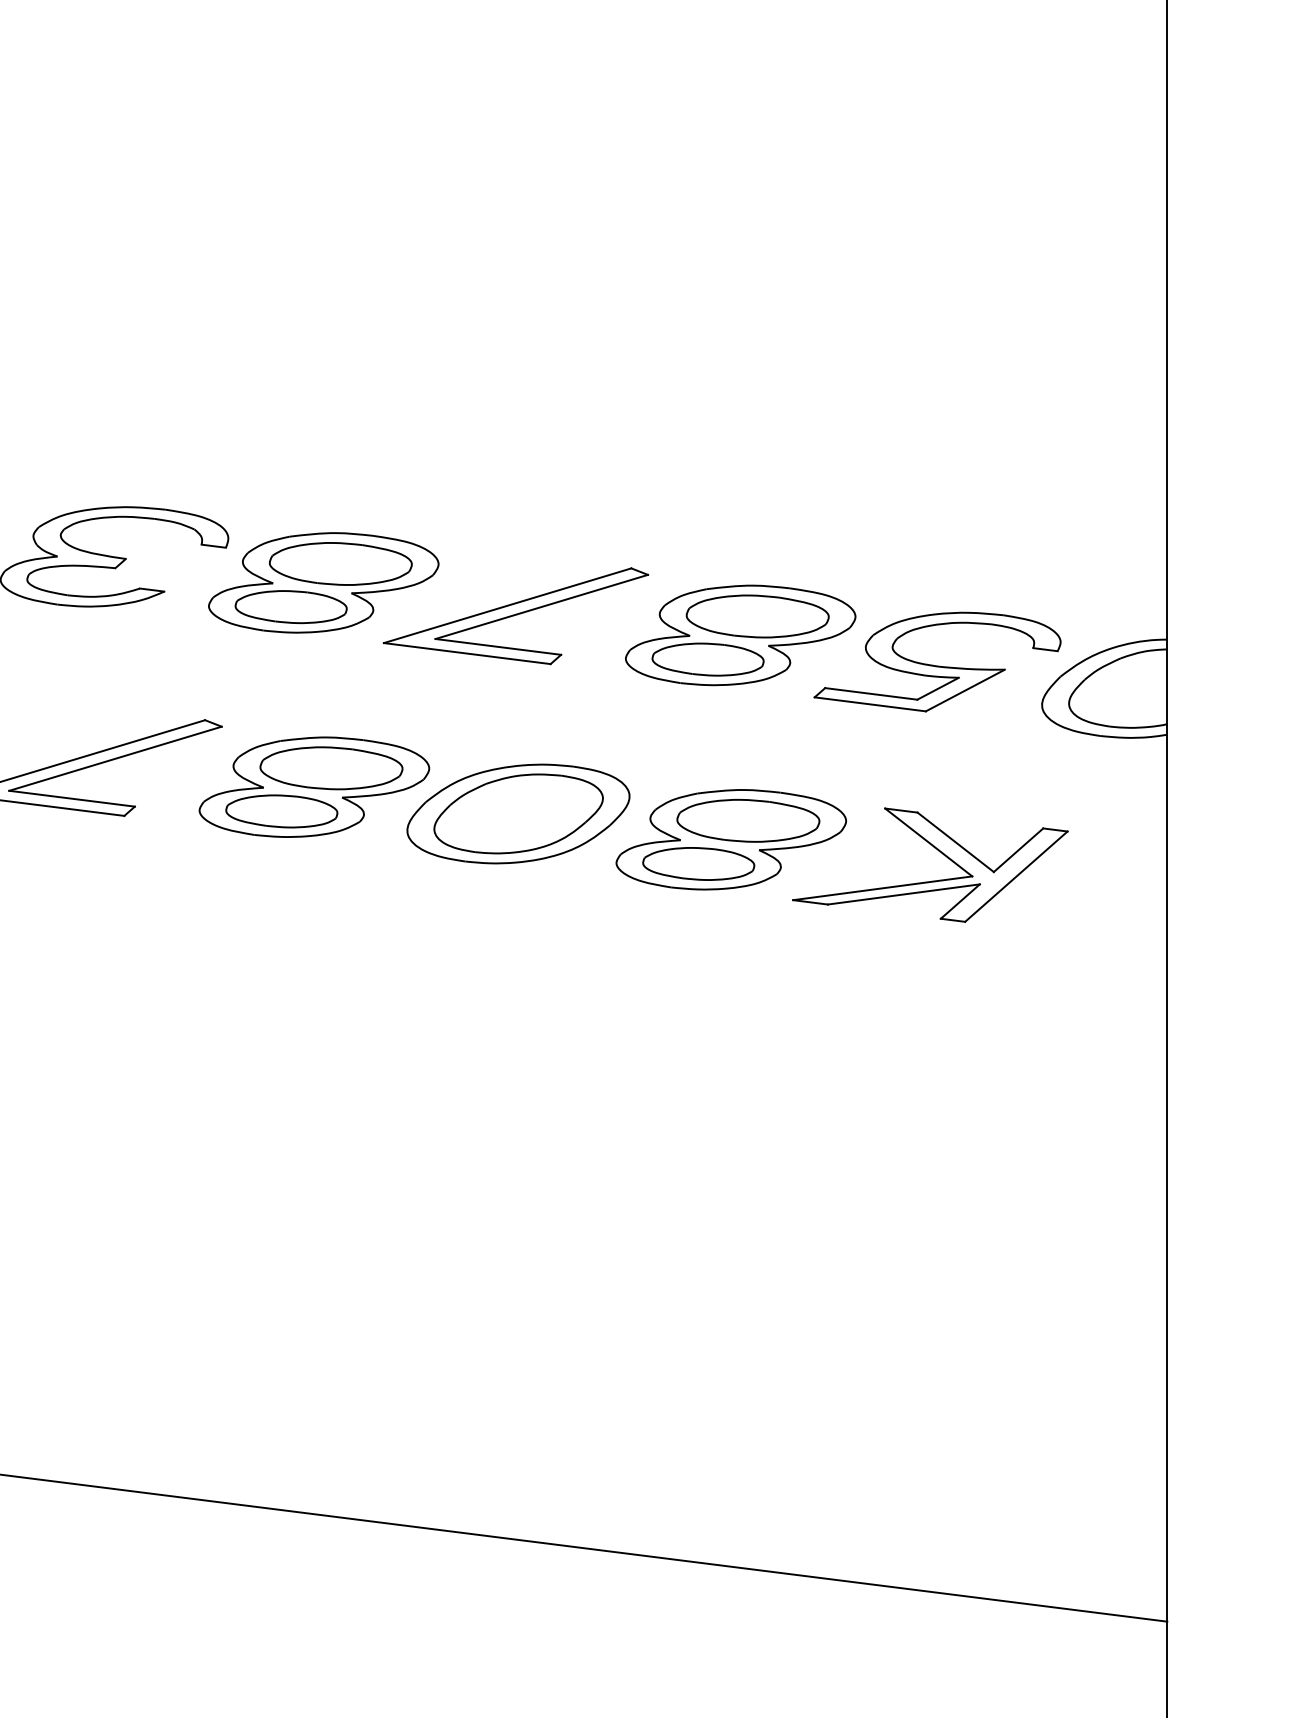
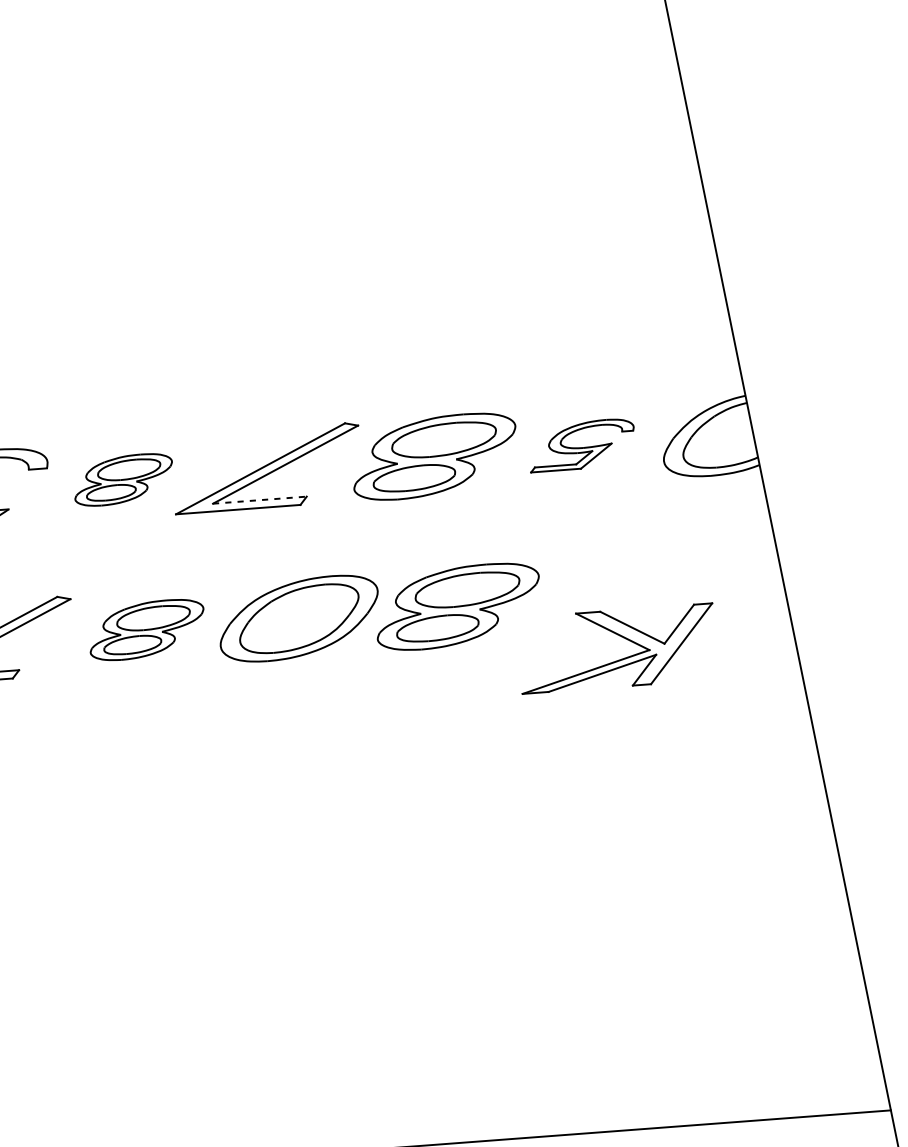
part: (323, 582) -> (123, 479), size x0.6
line: (498, 646) -> (259, 499), solid -> dashed
part: (937, 661) -> (581, 445), size x0.6
part: (314, 786) -> (146, 628), size x0.7
part: (939, 852) -> (622, 637), moved

